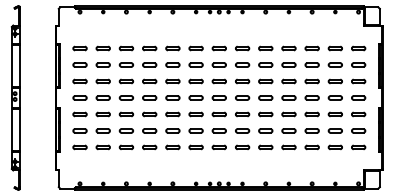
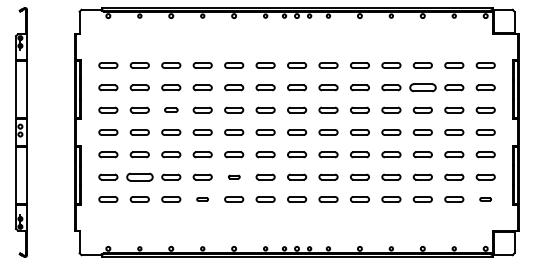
part: (311, 64) -> (422, 87), size x1.4
part: (126, 81) -> (171, 109), size x0.7
part: (103, 130) -> (139, 176), size x1.4
part: (173, 130) -> (234, 176), size x0.6
part: (149, 147) -> (202, 199), size x0.6
part: (358, 147) -> (485, 199), size x0.6

